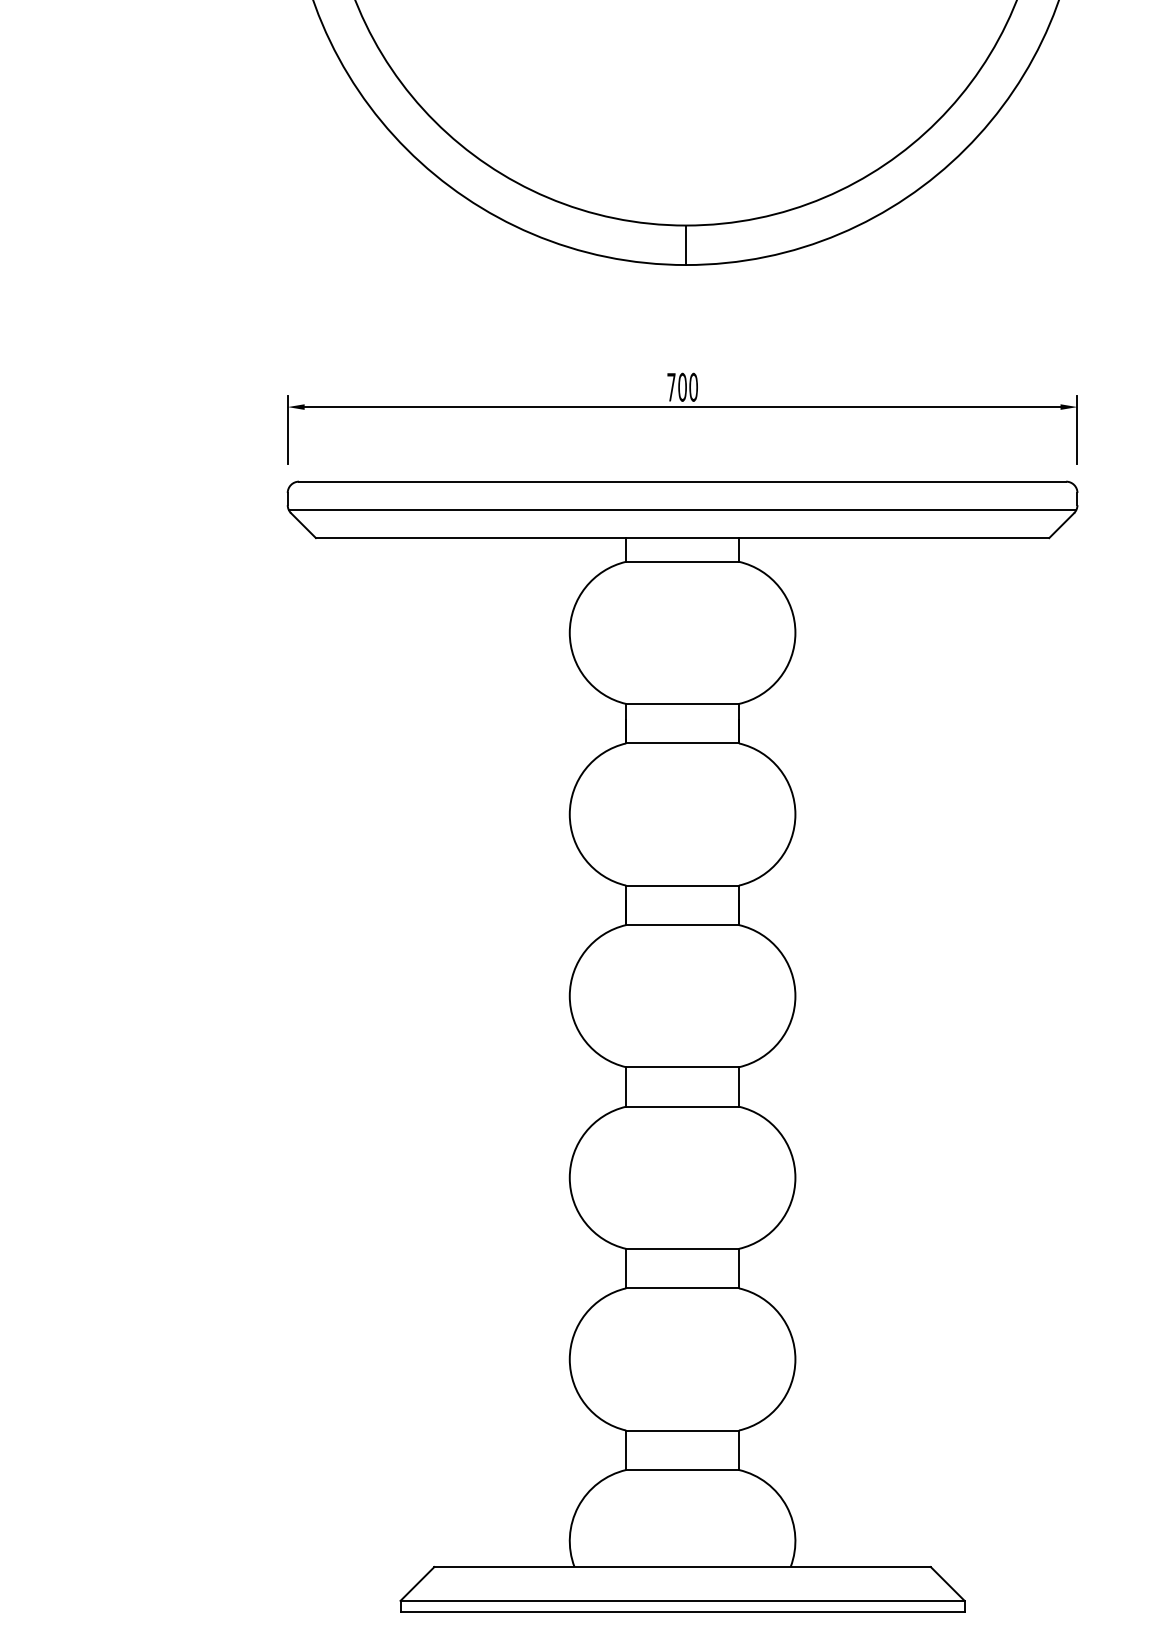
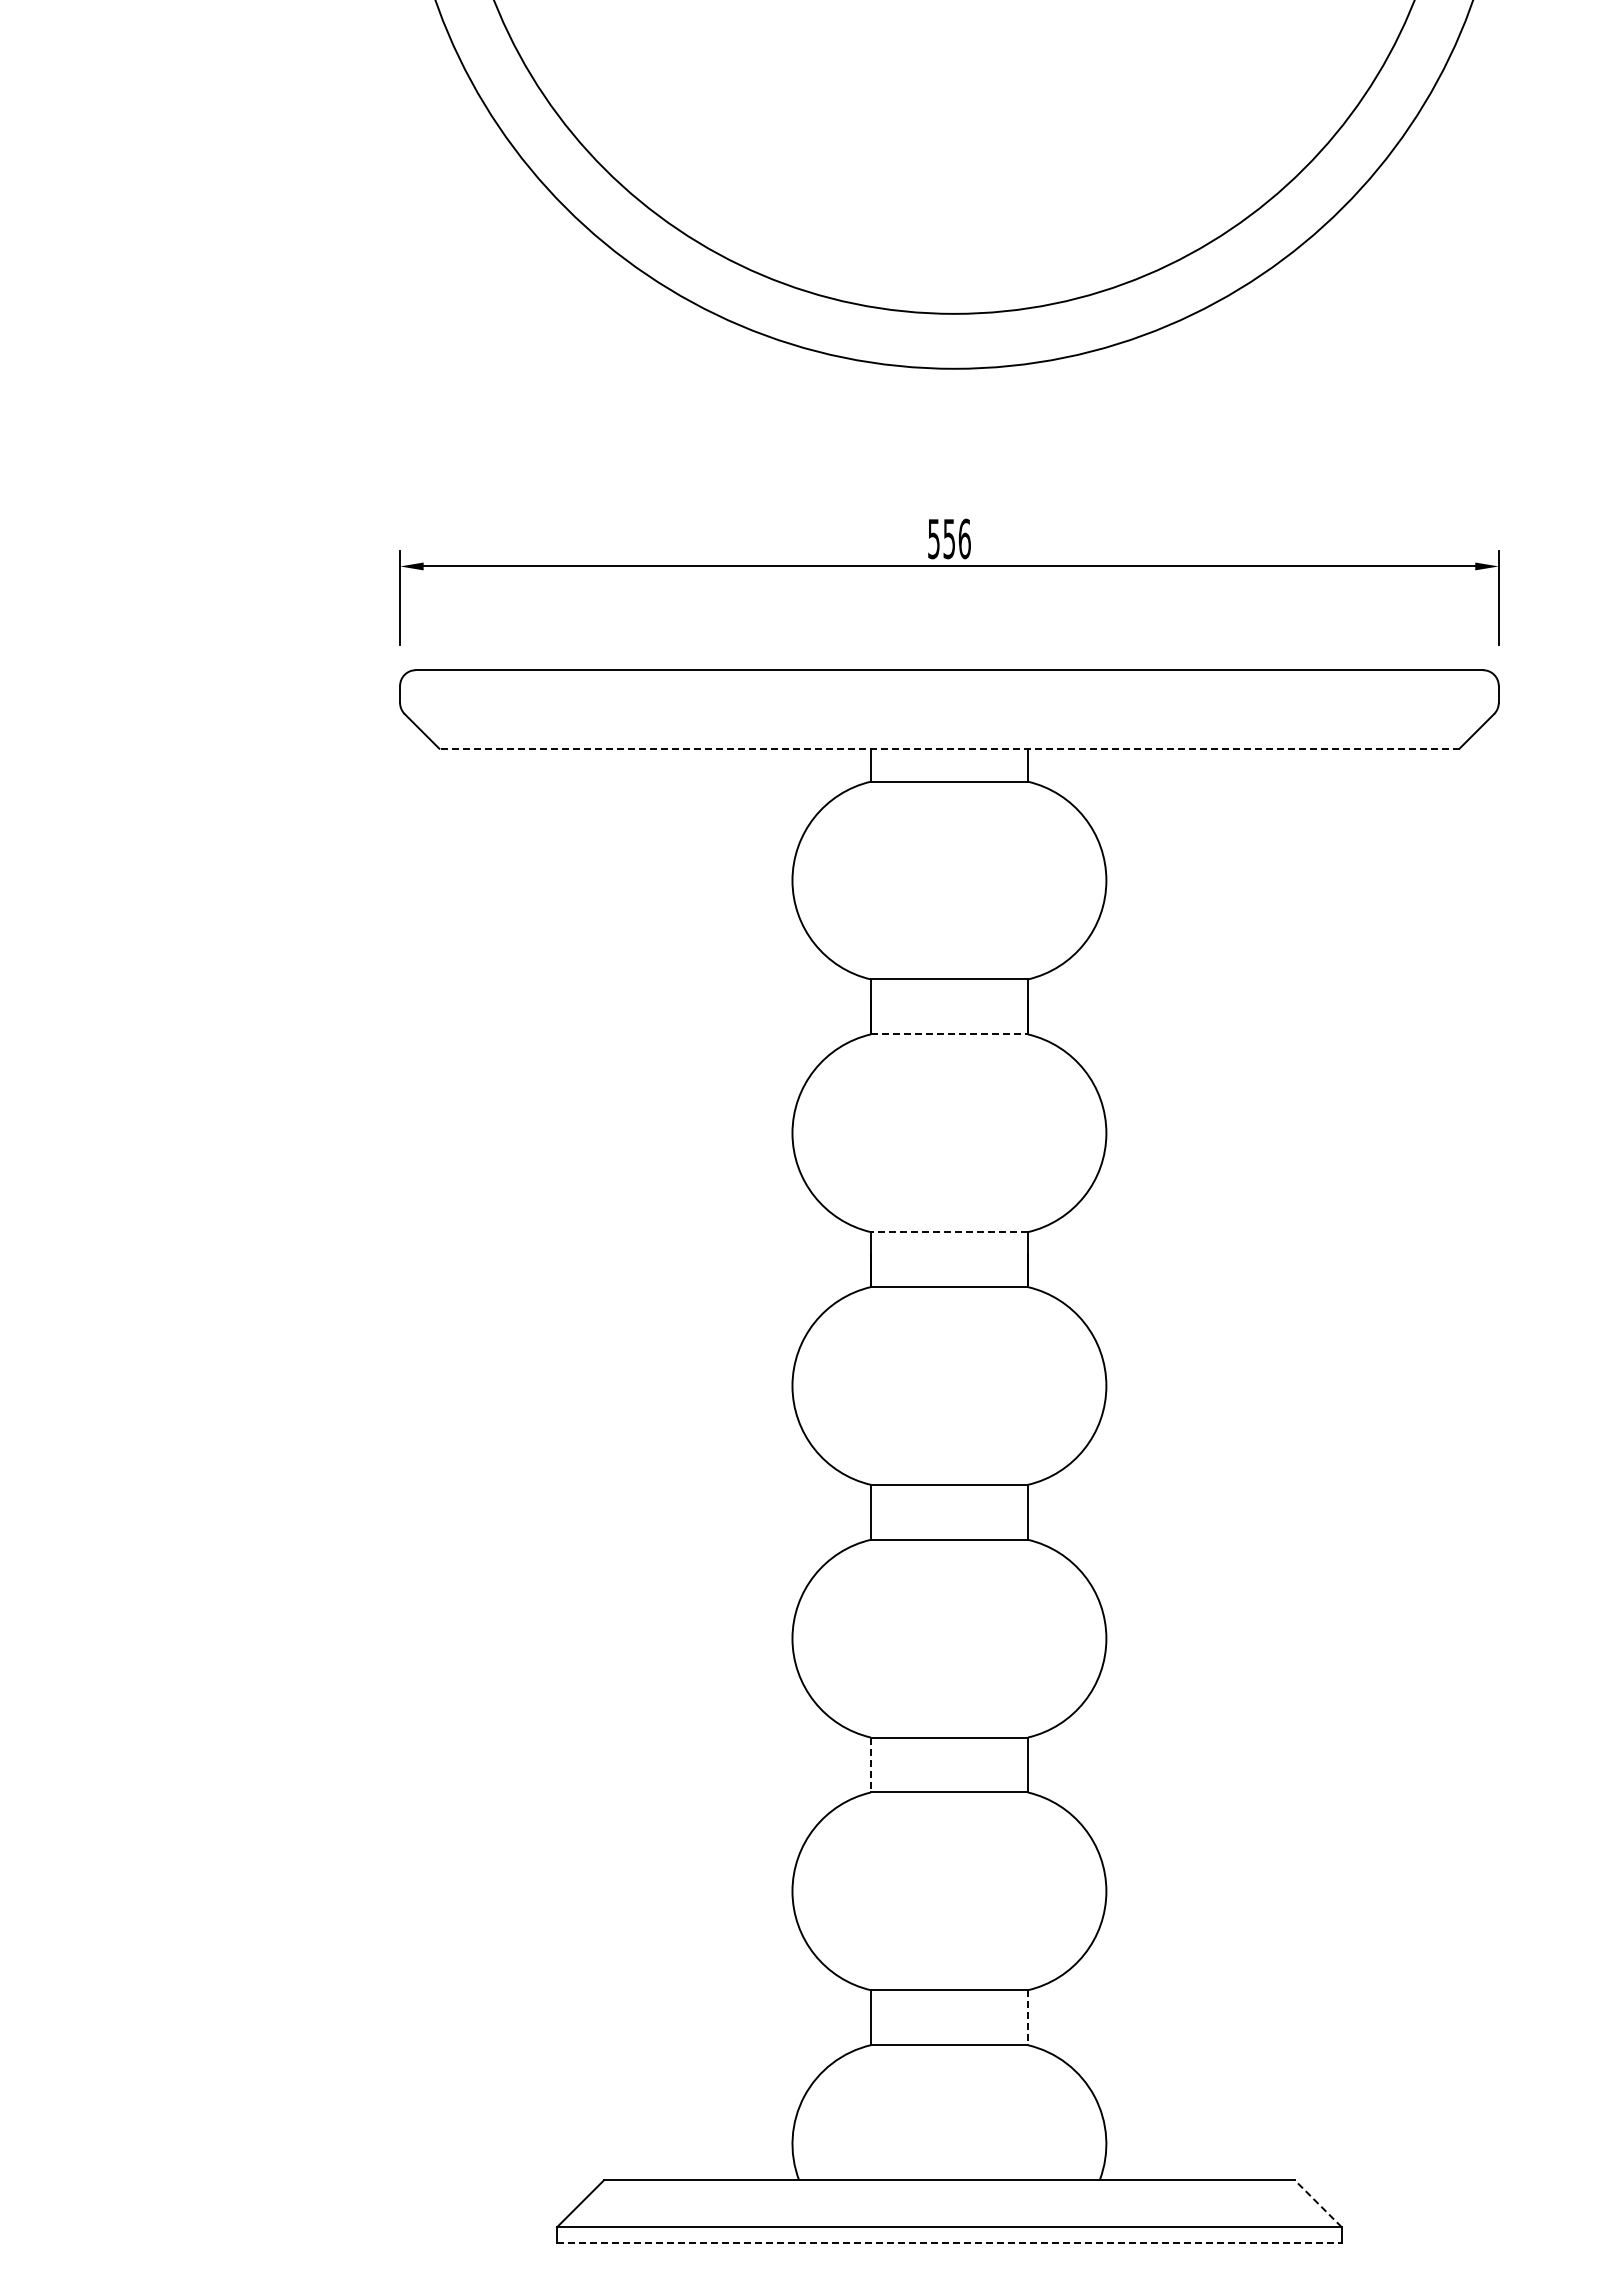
line: (686, 244) -> (954, 340), removed
text: (682, 387) -> (949, 538), 700 -> 556
line: (682, 509) -> (949, 709), removed
line: (681, 537) -> (948, 748), solid -> dashed
line: (682, 743) -> (949, 1034), solid -> dashed
line: (681, 885) -> (948, 1232), solid -> dashed
line: (625, 1268) -> (870, 1765), solid -> dashed
line: (738, 1450) -> (1027, 2018), solid -> dashed
line: (947, 1583) -> (1317, 2203), solid -> dashed
line: (682, 1611) -> (949, 2242), solid -> dashed

